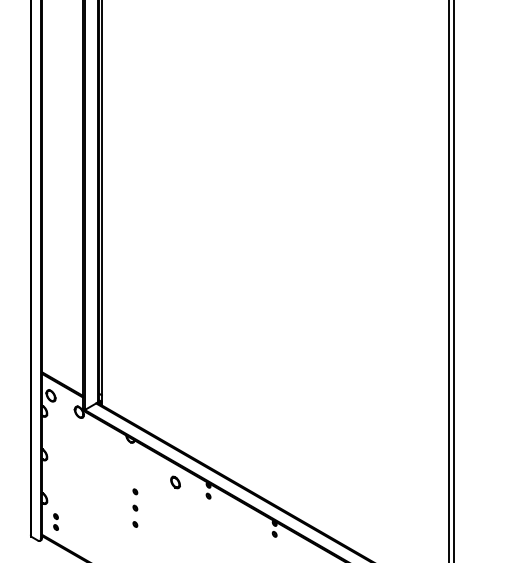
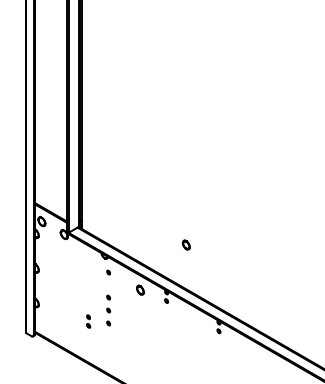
part: (233, 425) -> (186, 245), added
part: (135, 459) -> (108, 272), added
part: (55, 521) -> (88, 321), moved

